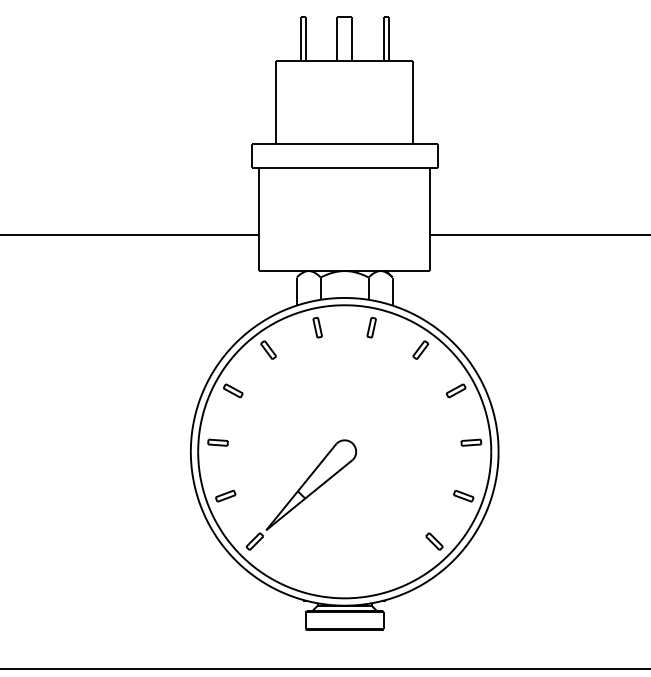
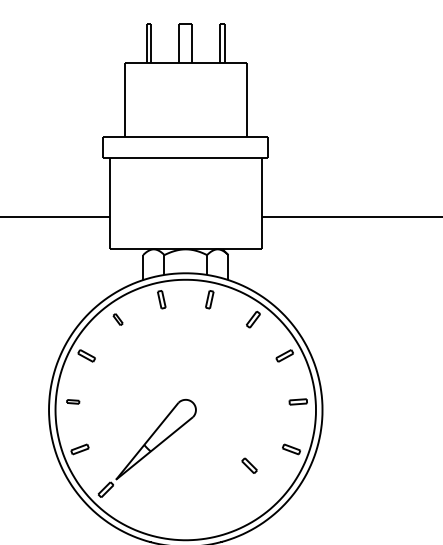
part: (268, 349) -> (118, 319), size x0.7
part: (217, 442) -> (72, 401), size x0.7
part: (434, 541) -> (249, 465), moved

